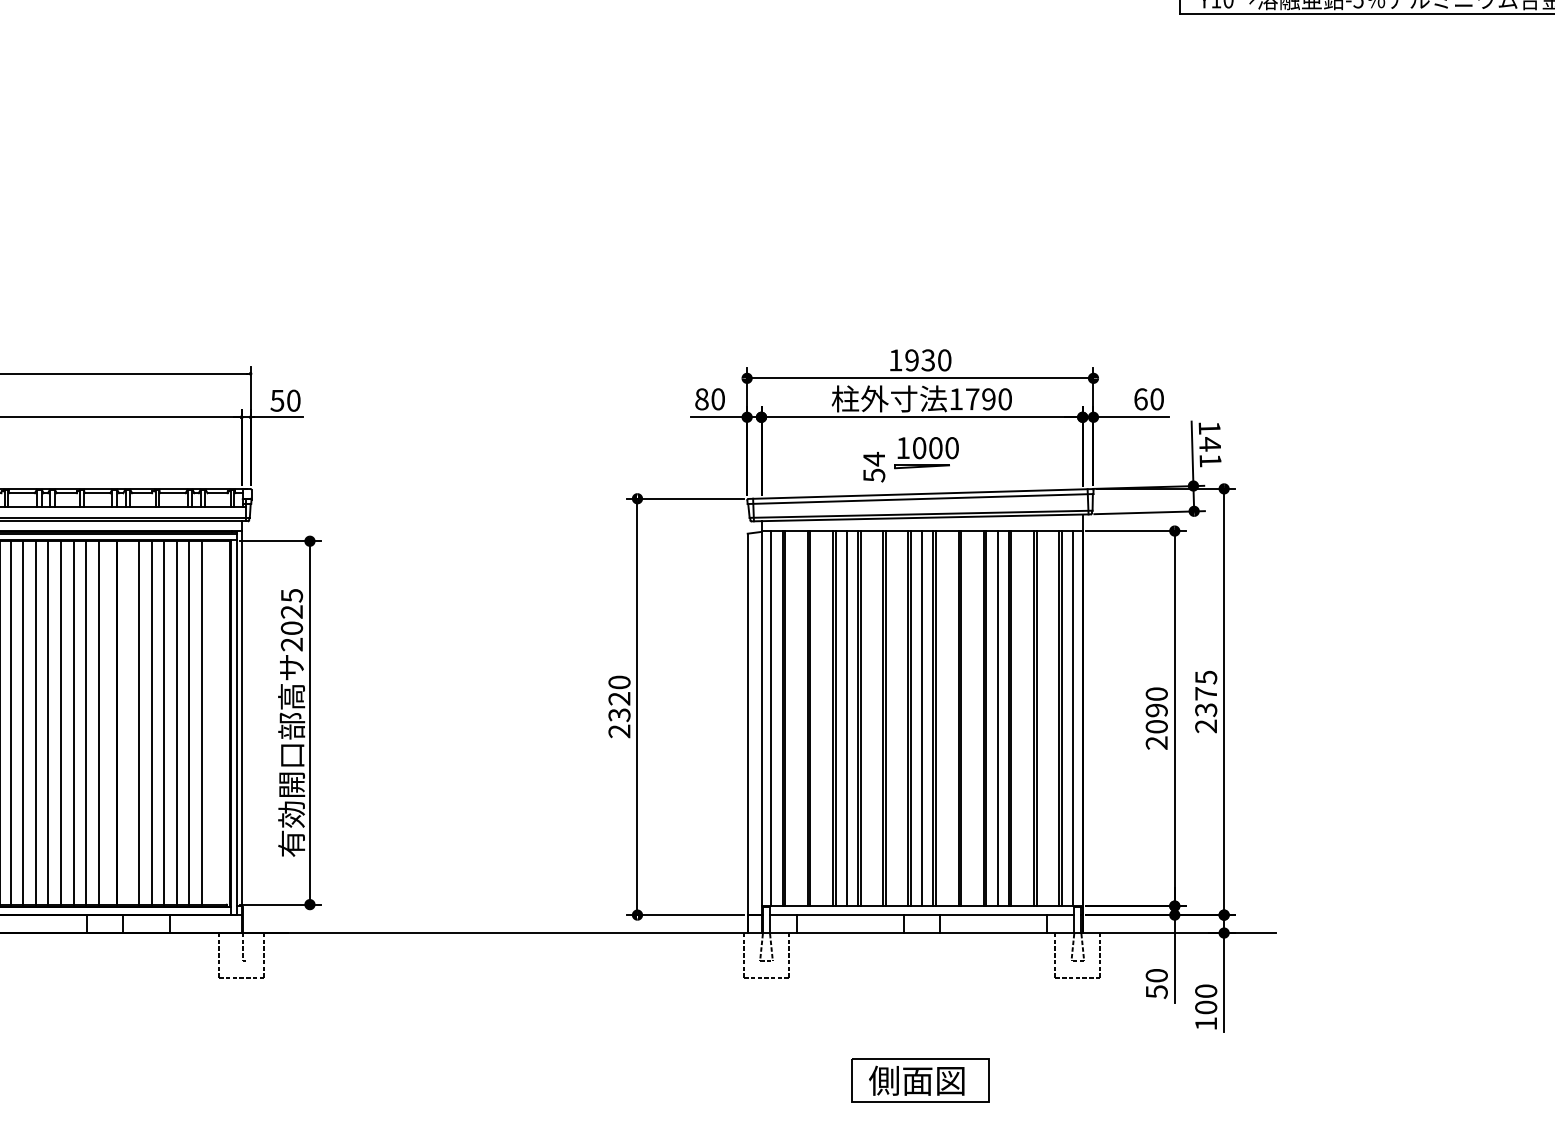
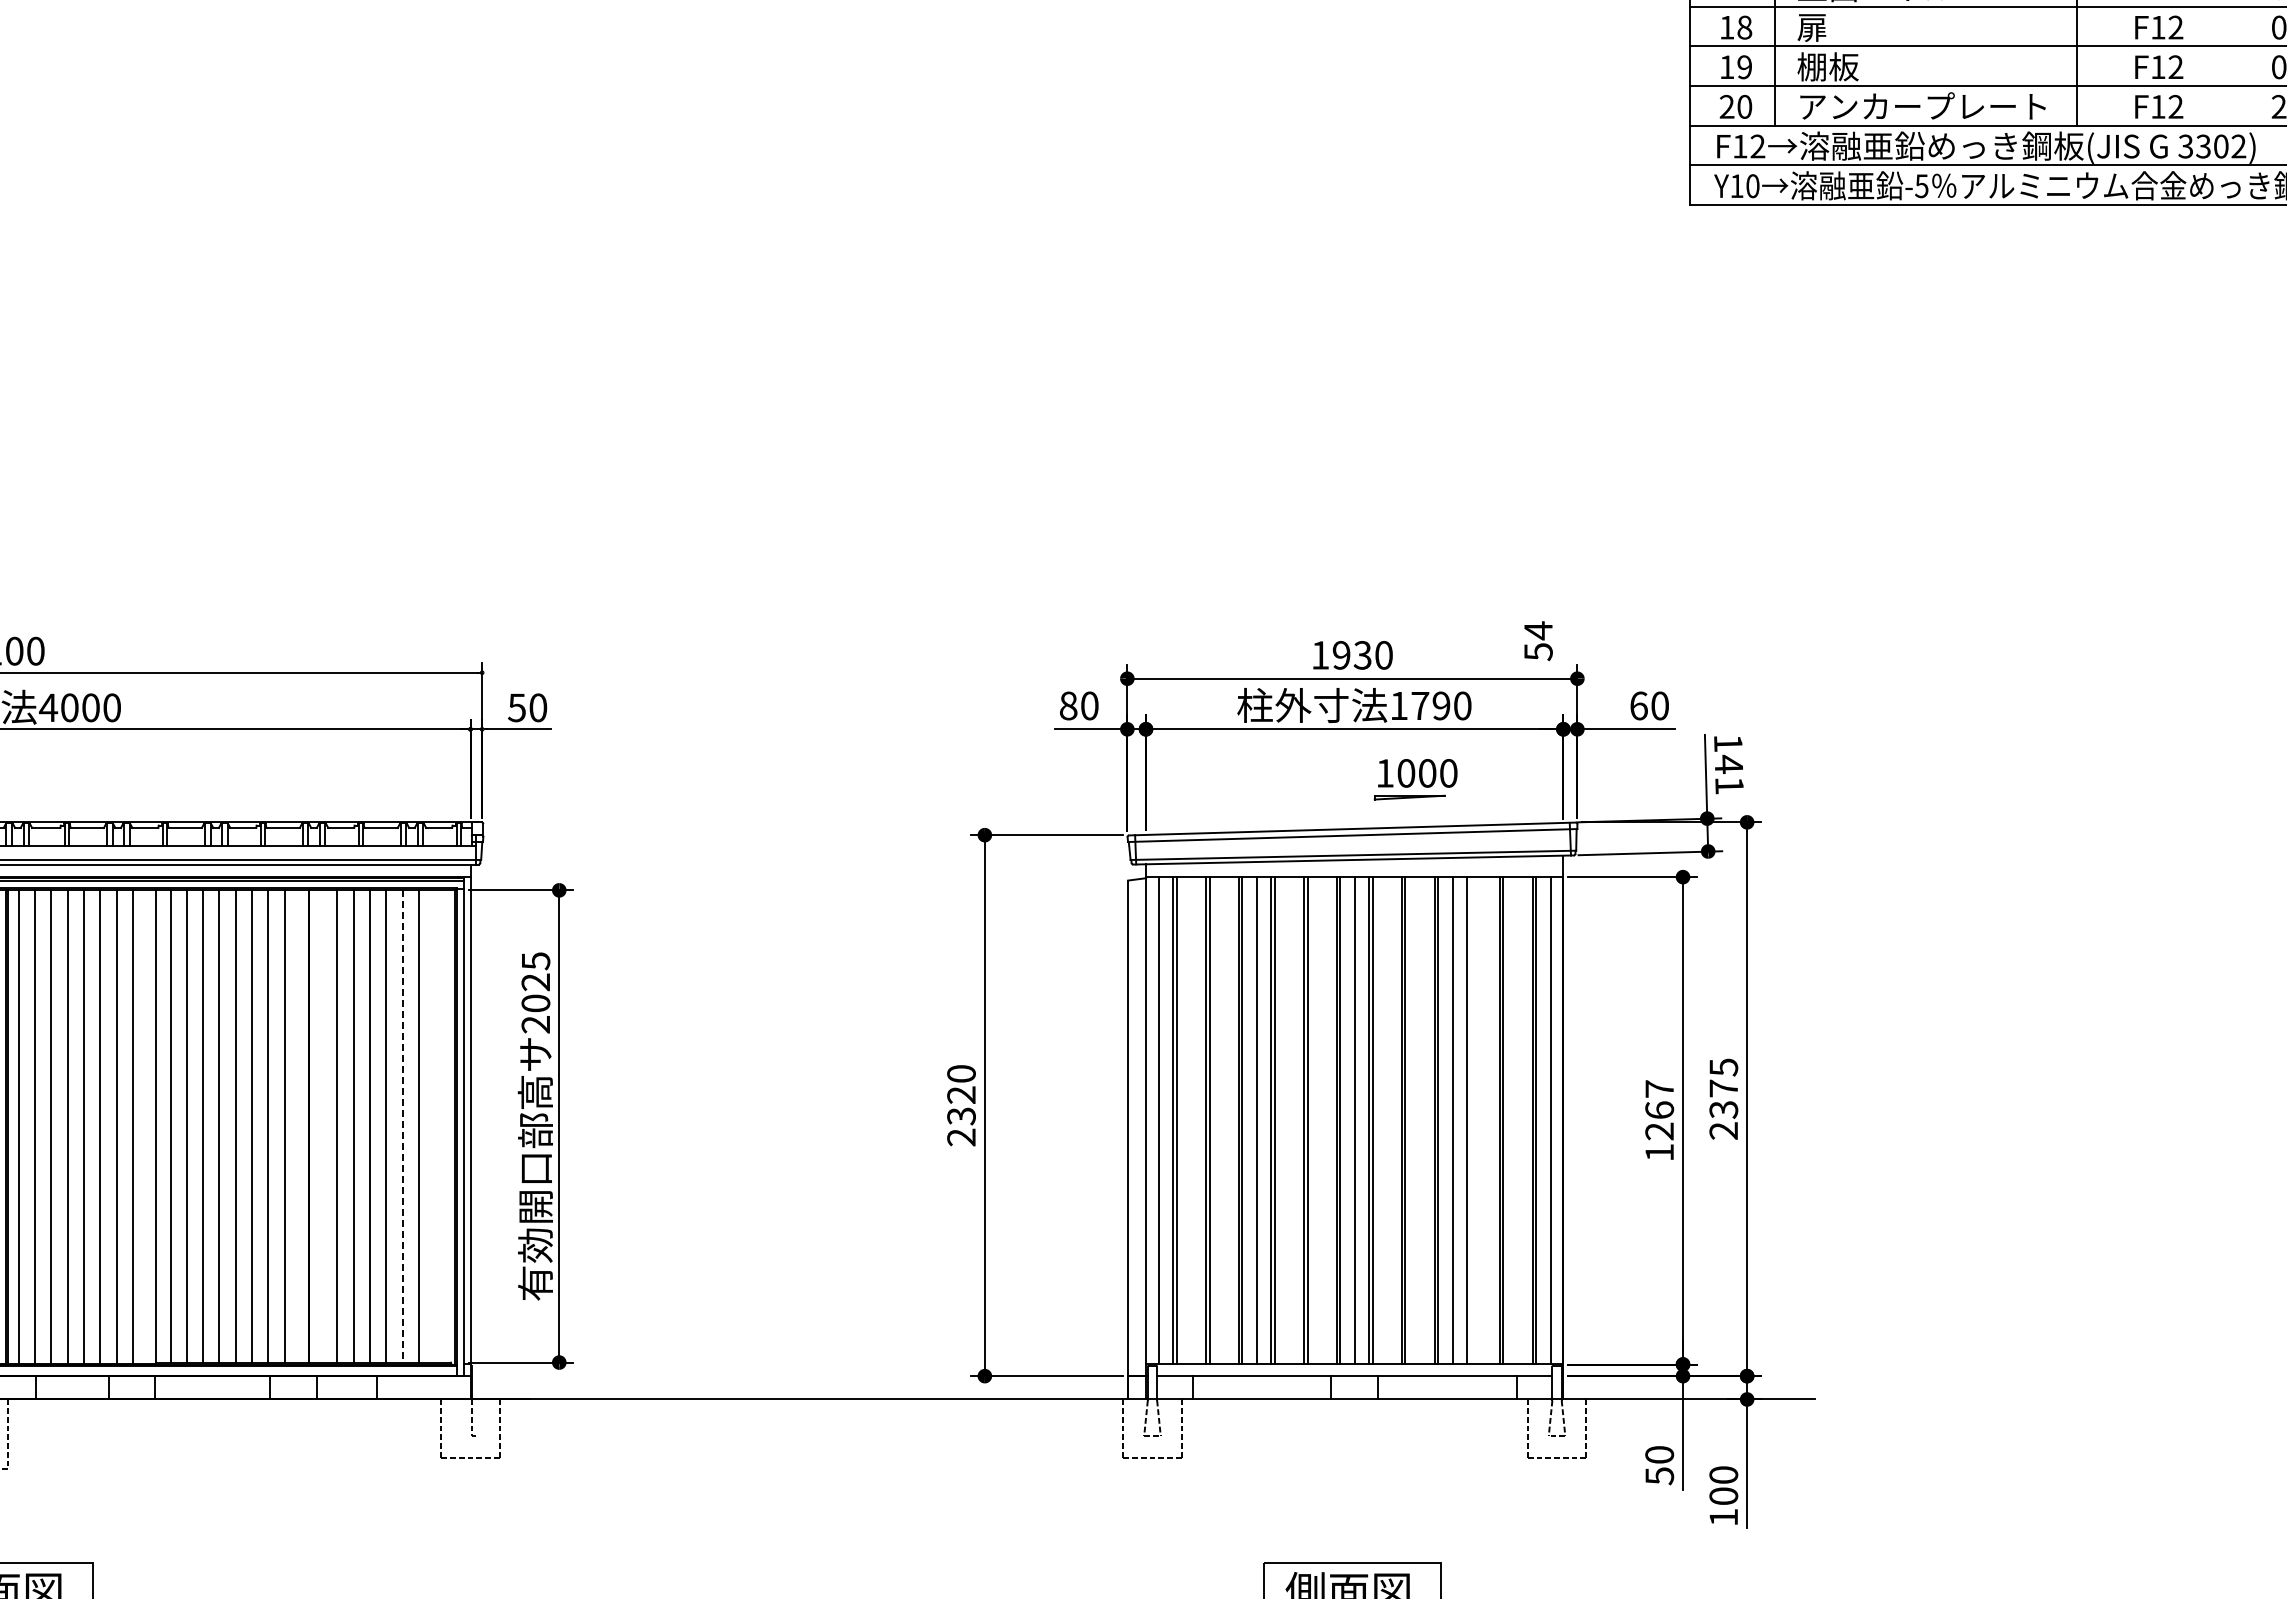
part: (926, 452) -> (1415, 779), moved
text: (874, 467) -> (1538, 641), moved
line: (1011, 718) -> (1470, 1120), removed
text: (1156, 718) -> (1659, 1120), 2090 -> 1267
line: (189, 723) -> (402, 1127), solid -> dashed

